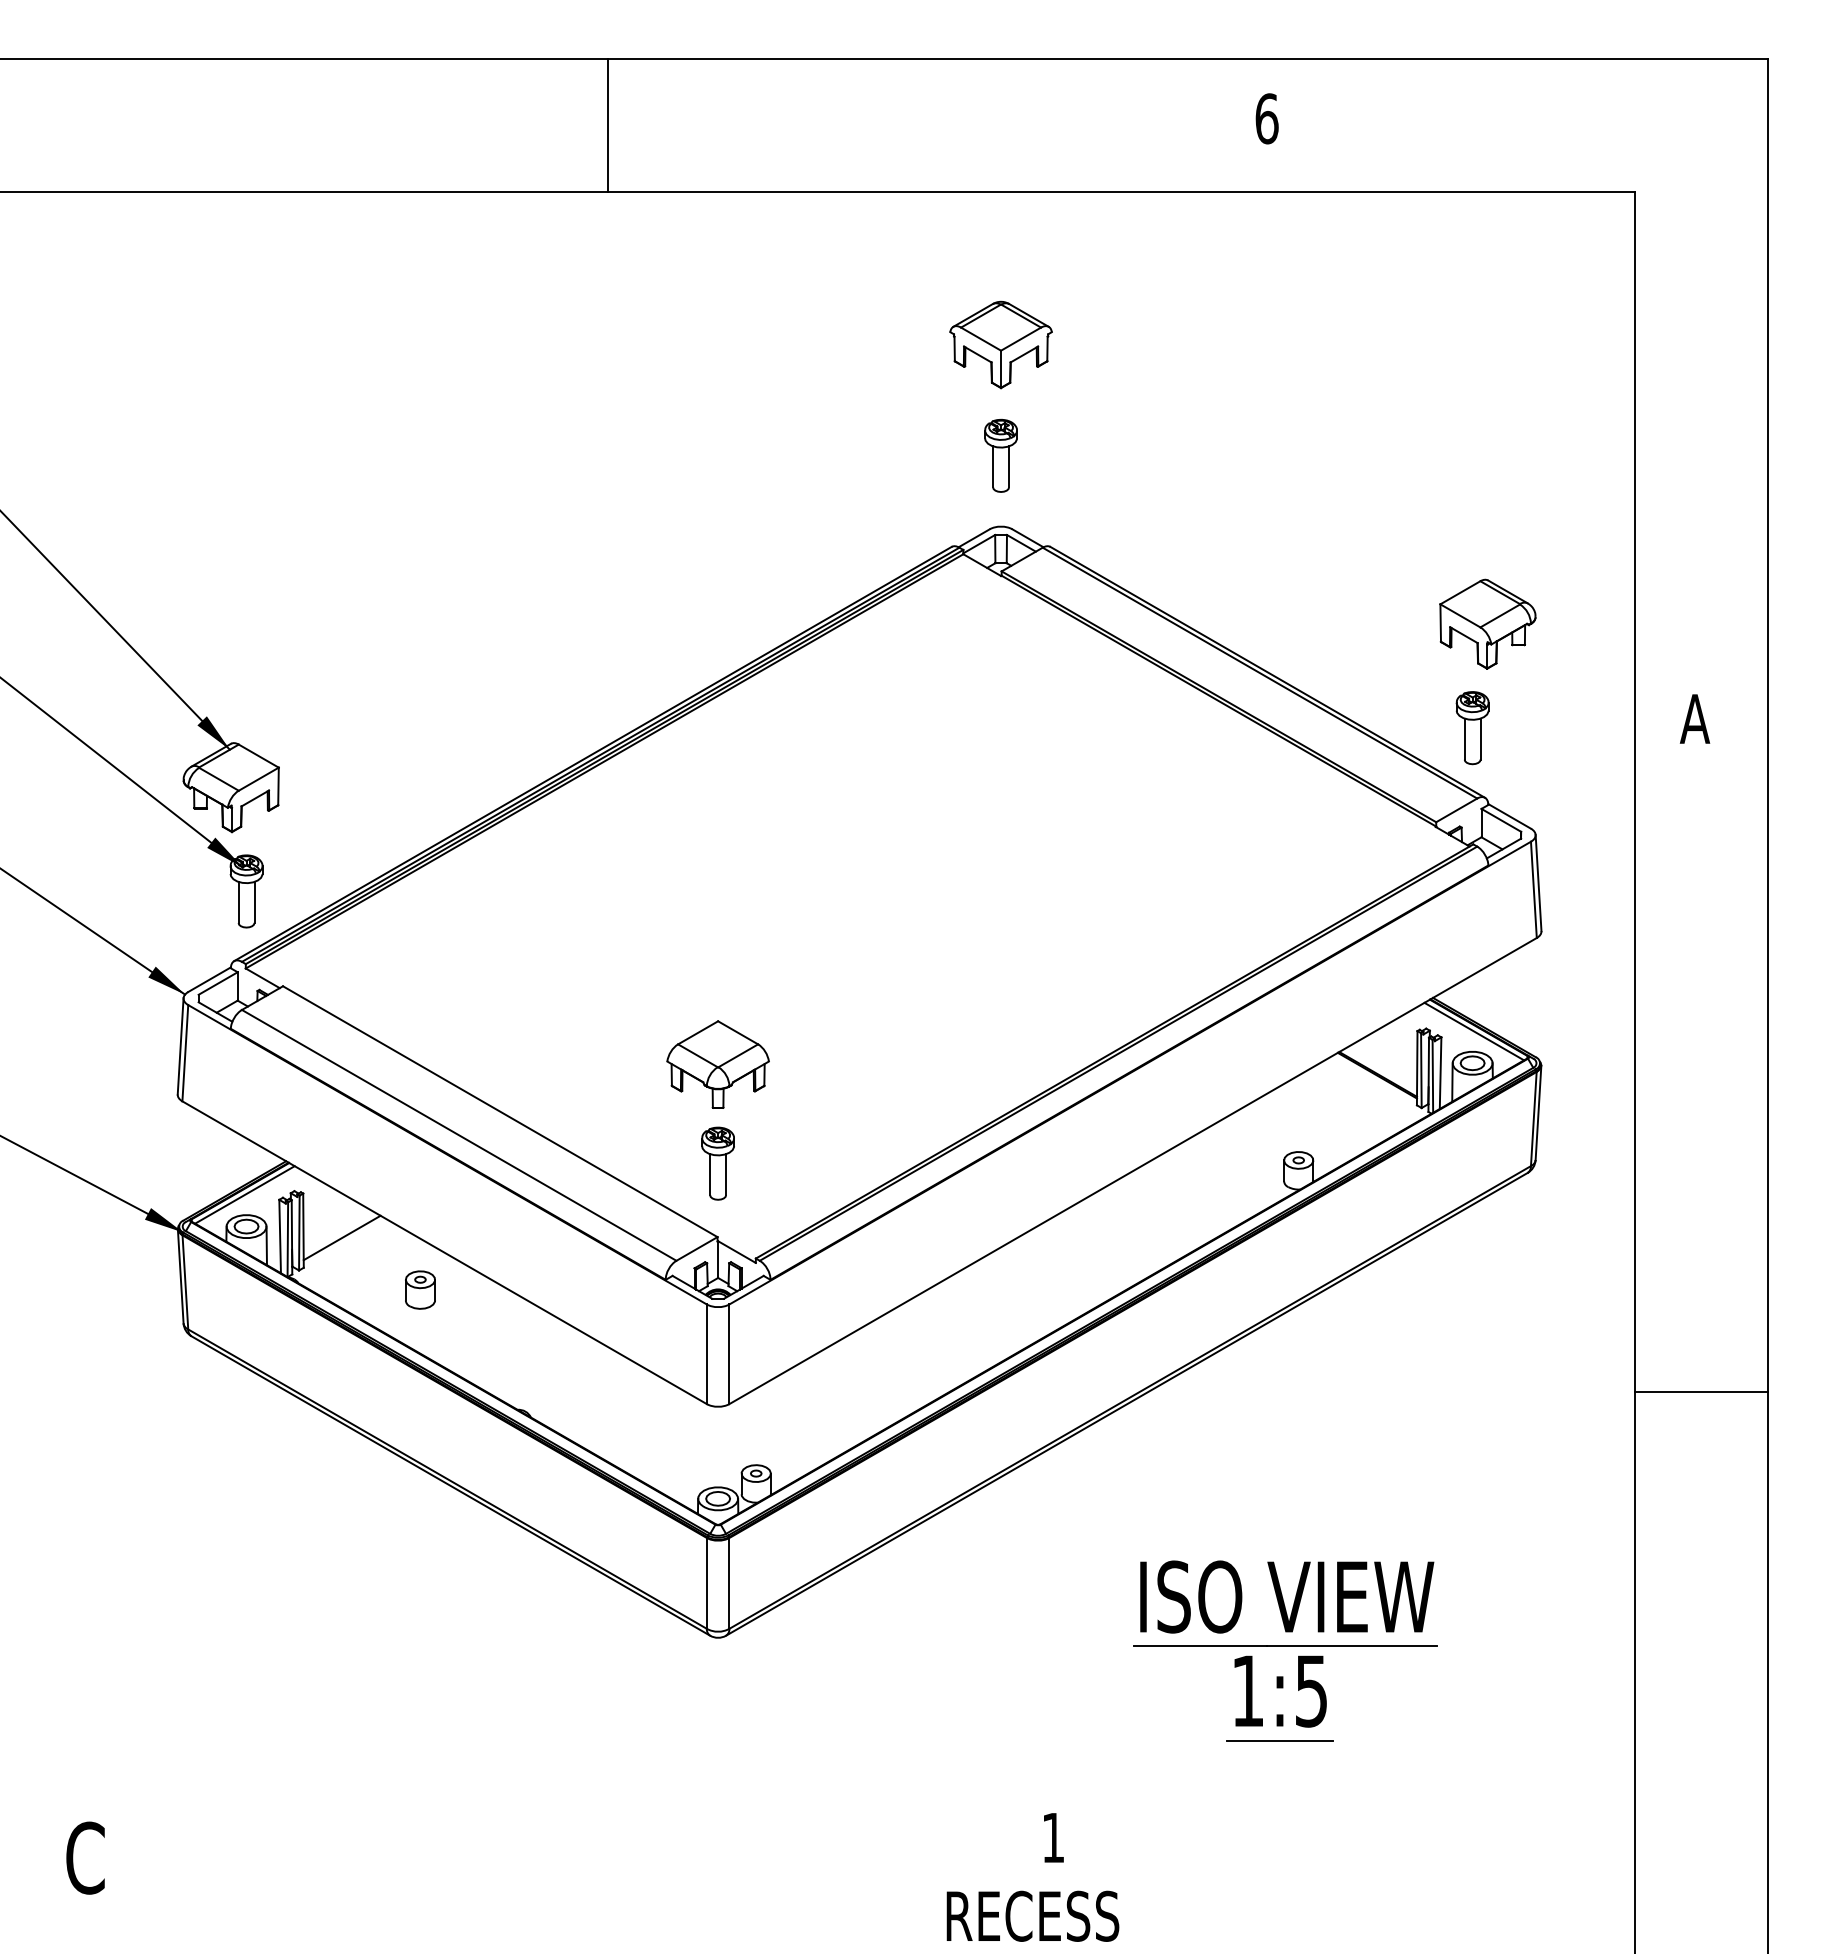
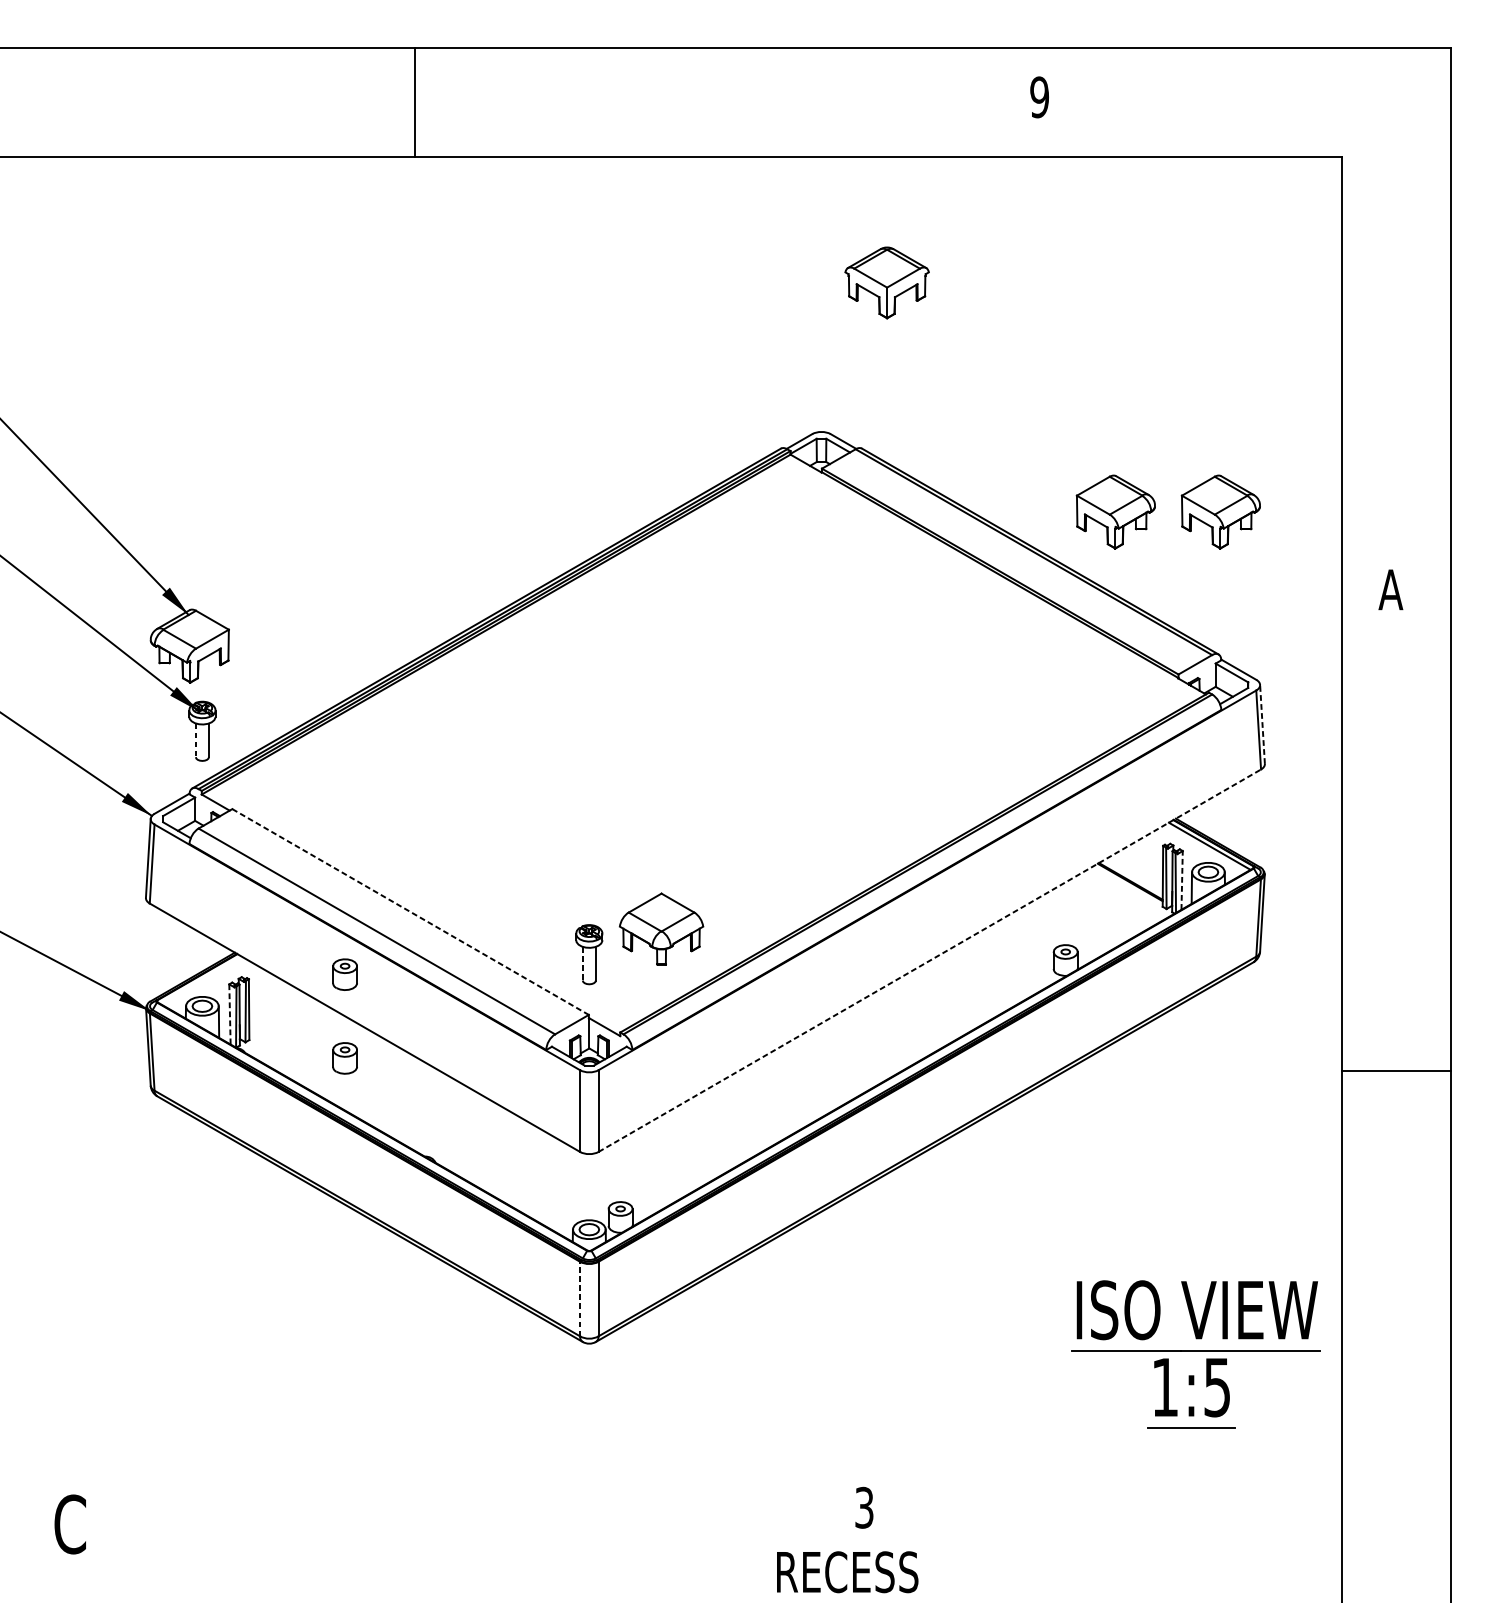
text: (1266, 118) -> (1039, 97), 6 -> 9
line: (607, 125) -> (414, 102), moved
part: (1000, 344) -> (886, 282), moved
part: (1000, 455) -> (821, 373), removed
part: (1359, 623) -> (1115, 511), added
part: (1472, 728) -> (1208, 597), removed
line: (1538, 882) -> (1262, 723), solid -> dashed
line: (238, 902) -> (195, 740), solid -> dashed
part: (717, 1064) -> (661, 929), moved
line: (1440, 1073) -> (1182, 880), solid -> dashed
line: (500, 1111) -> (410, 911), solid -> dashed
line: (1133, 1170) -> (930, 960), solid -> dashed
line: (710, 1174) -> (583, 963), solid -> dashed
part: (420, 1187) -> (345, 974), added
line: (244, 1194) -> (200, 979), removed
line: (280, 1236) -> (230, 1014), solid -> dashed
line: (341, 1237) -> (280, 1015), removed
line: (1701, 1392) -> (1396, 1071), moved
line: (706, 1582) -> (579, 1298), solid -> dashed
part: (1285, 1650) -> (1195, 1354), moved
text: (1053, 1837) -> (864, 1507), 1 -> 3

